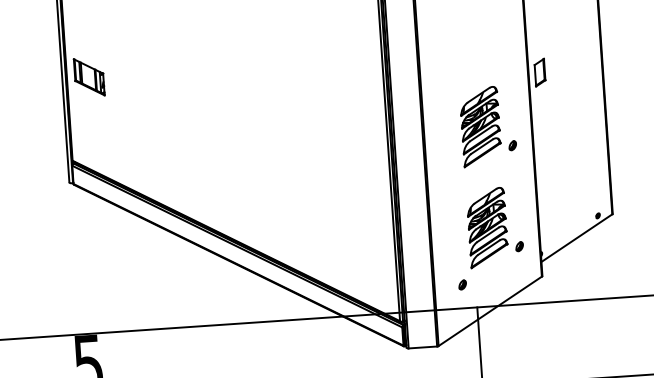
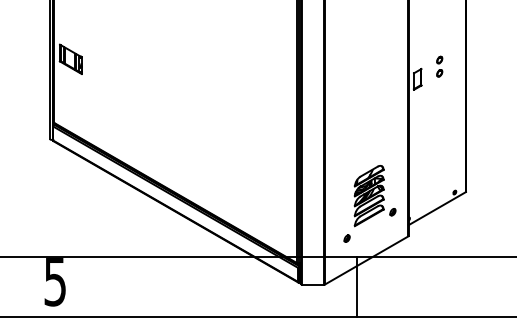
part: (567, 54) -> (439, 66), added
part: (487, 127) -> (374, 118), removed

